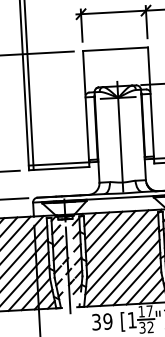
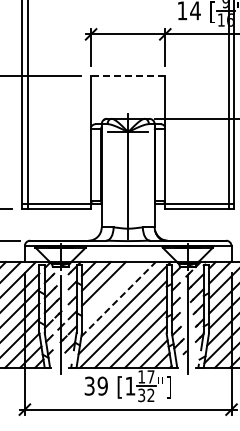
line: (114, 49) -> (127, 76), solid -> dashed
line: (110, 238) -> (110, 291), removed
line: (117, 244) -> (118, 299), solid -> dashed

